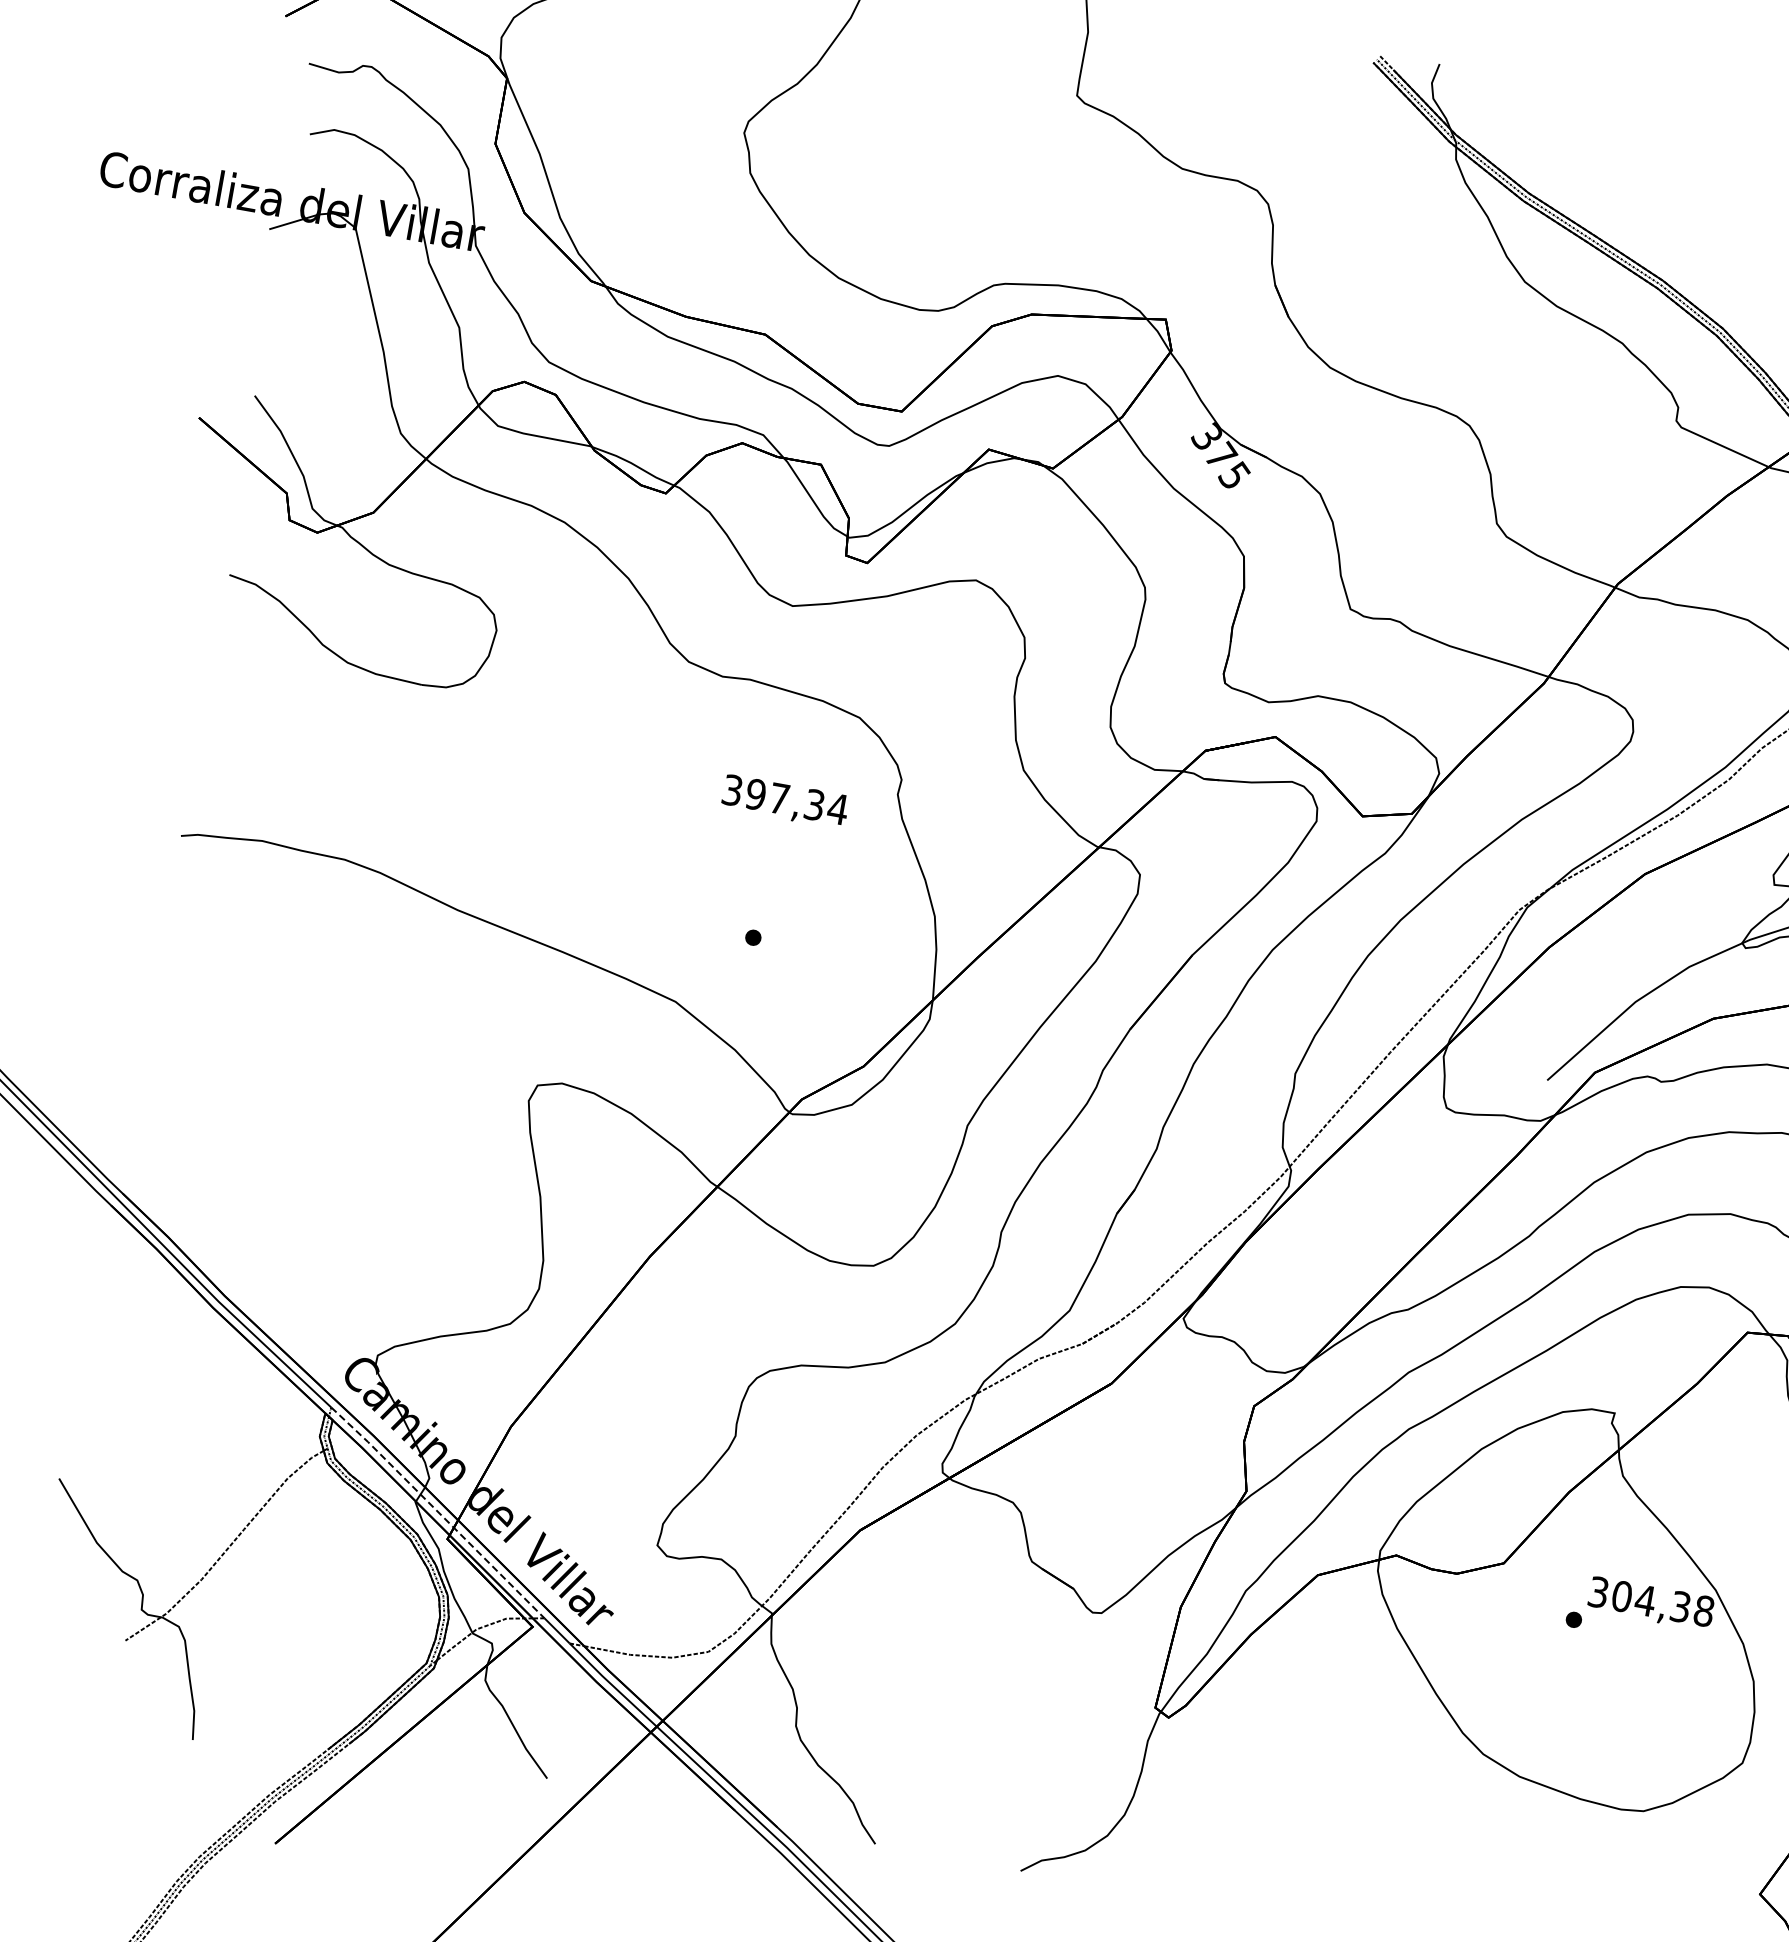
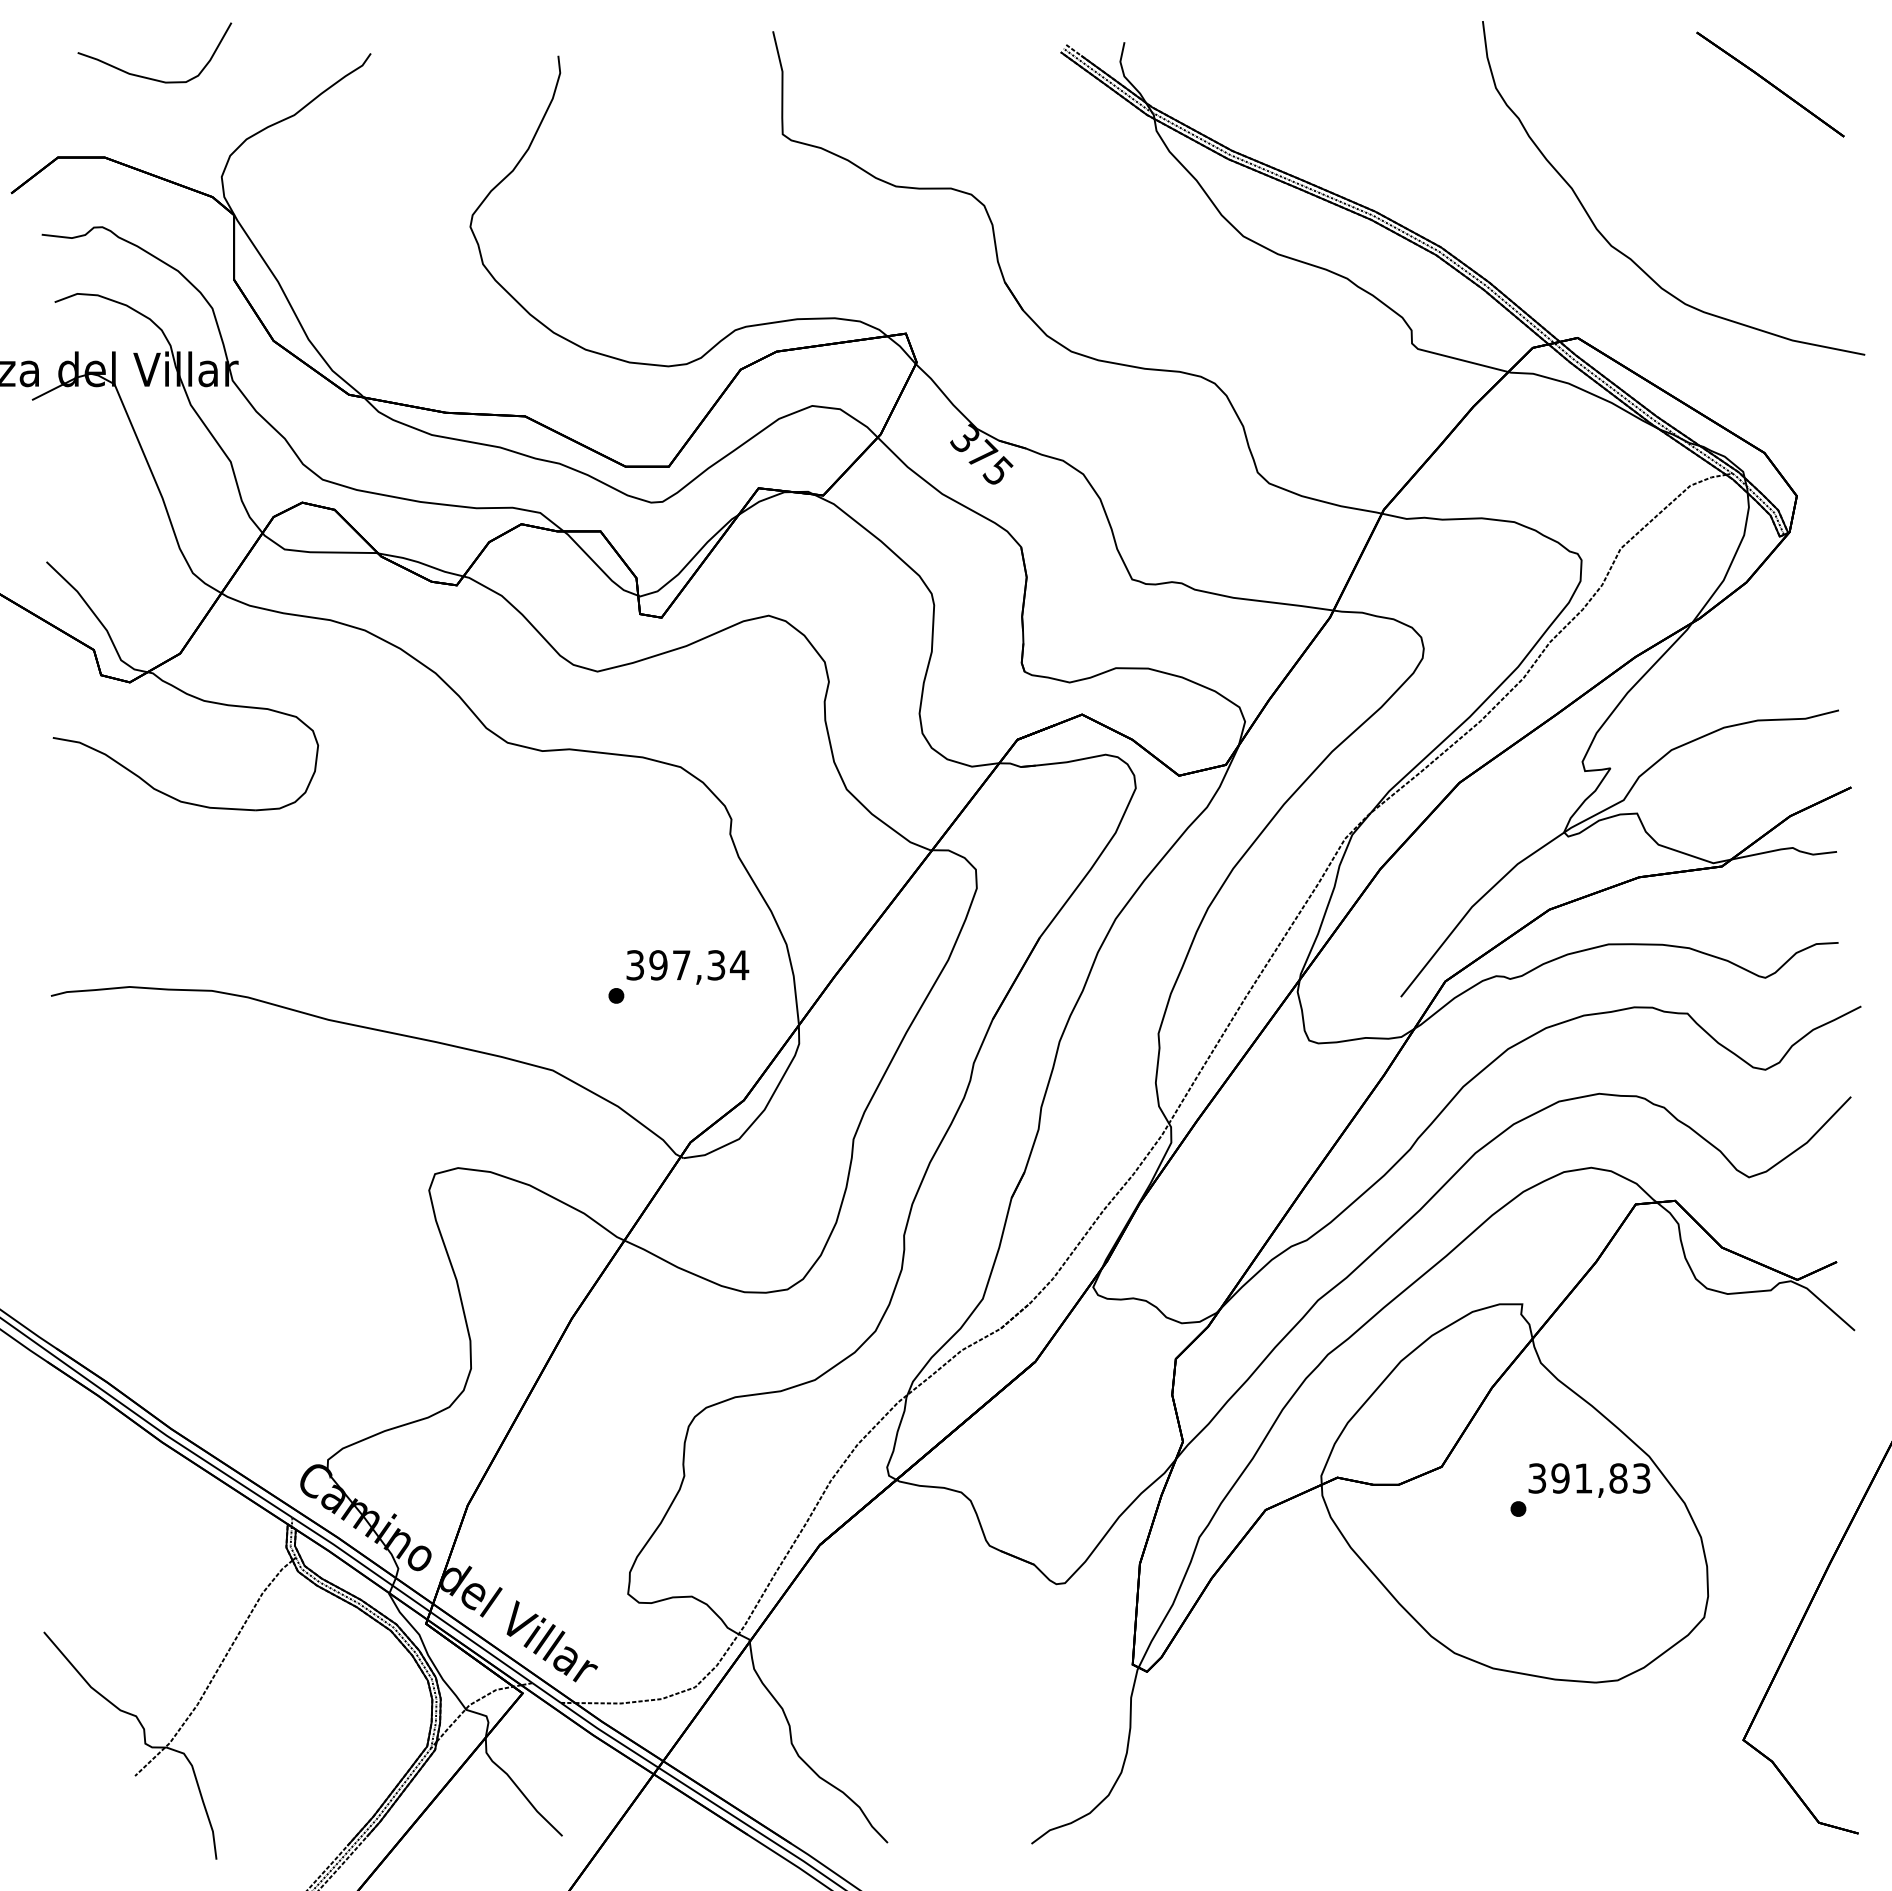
text: (784, 801) -> (687, 967), moved
line: (438, 1512) -> (412, 1599), dashed -> solid
text: (1662, 1603) -> (1600, 1478), 304,38 -> 391,83

